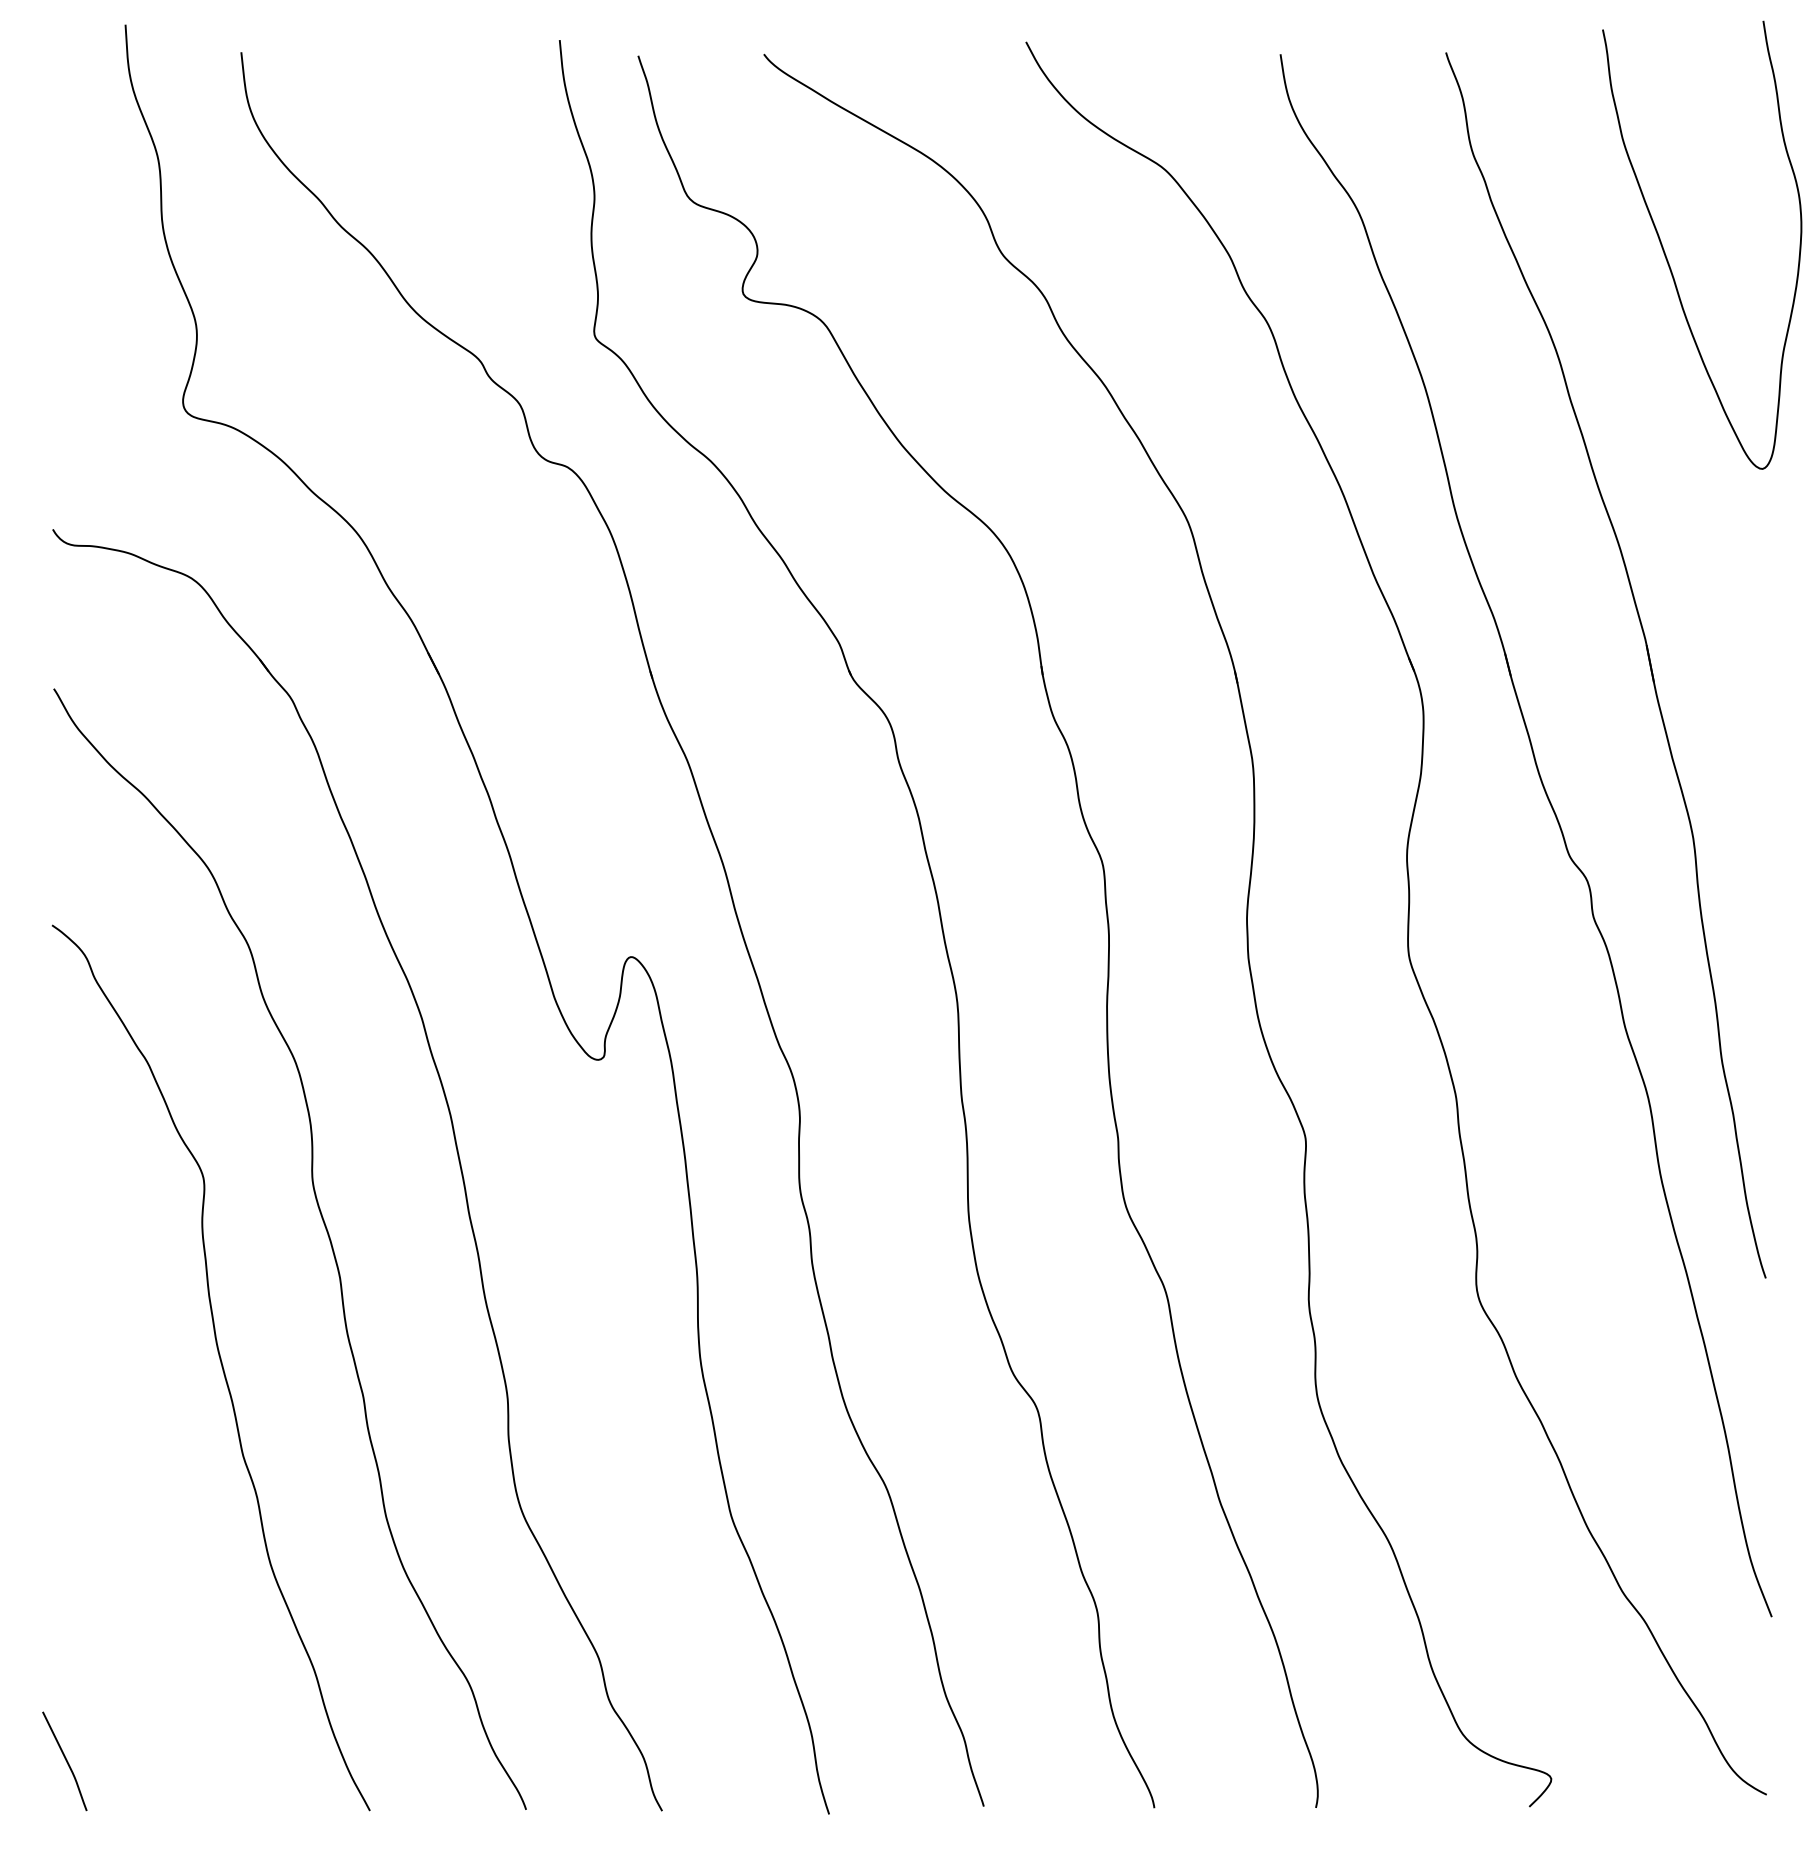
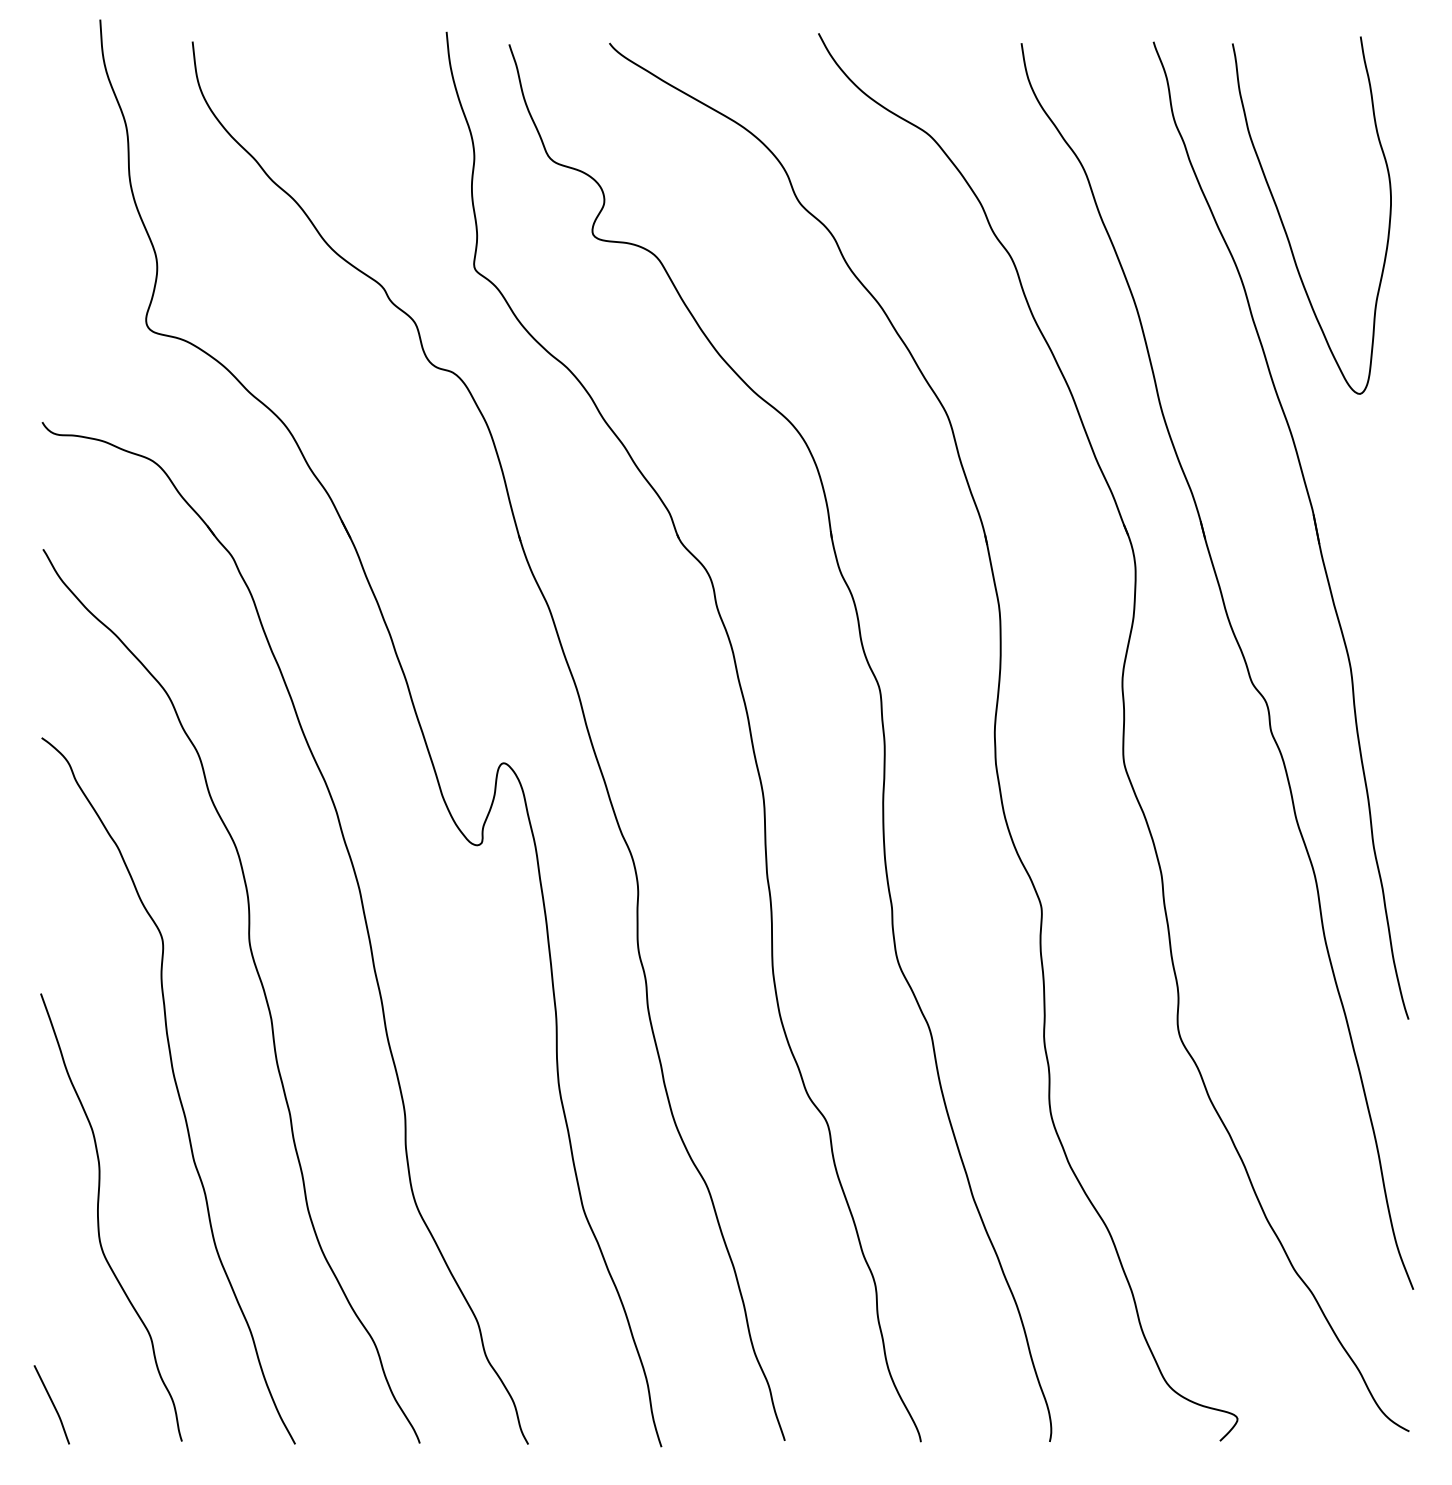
curve: (1667, 257) -> (1284, 225), moved
curve: (124, 1531) -> (99, 1221), added

